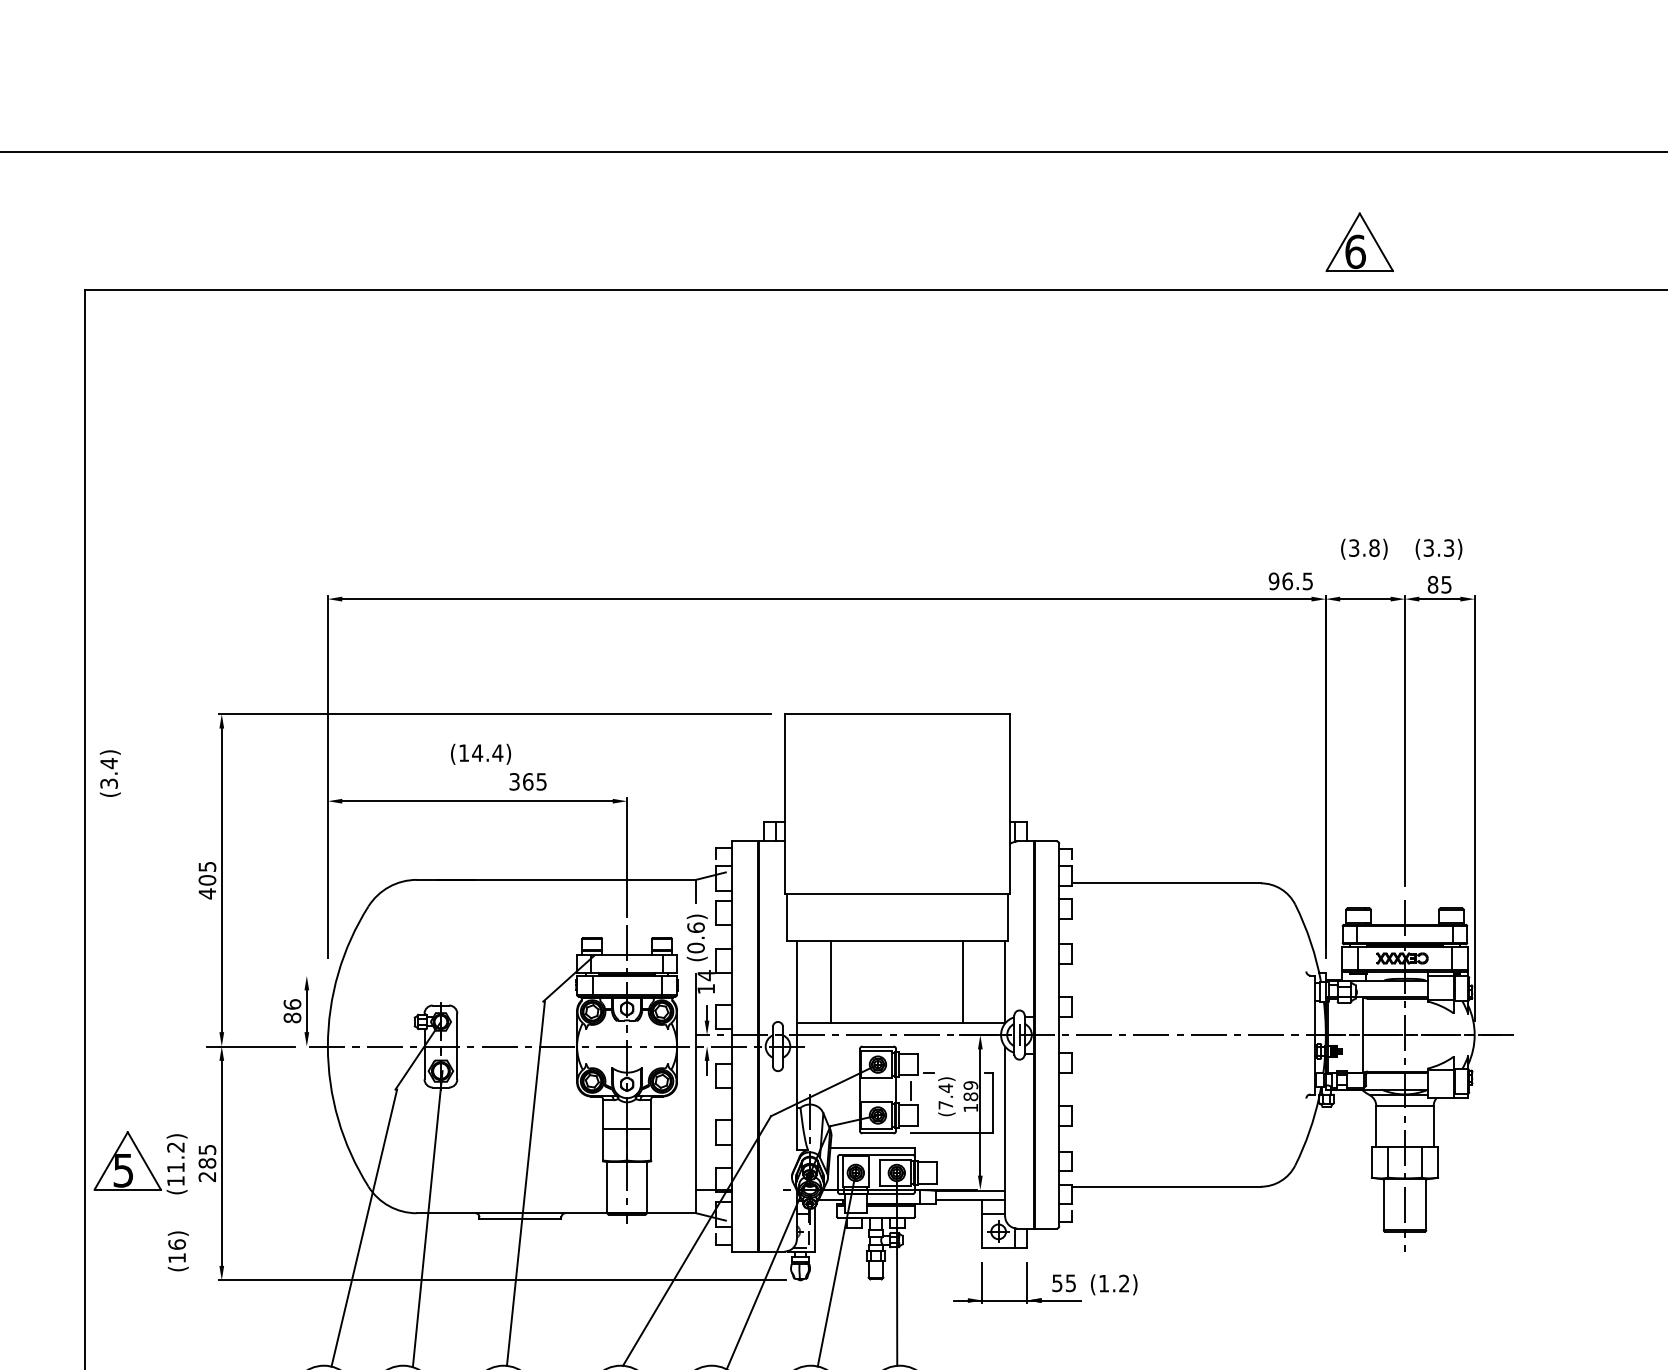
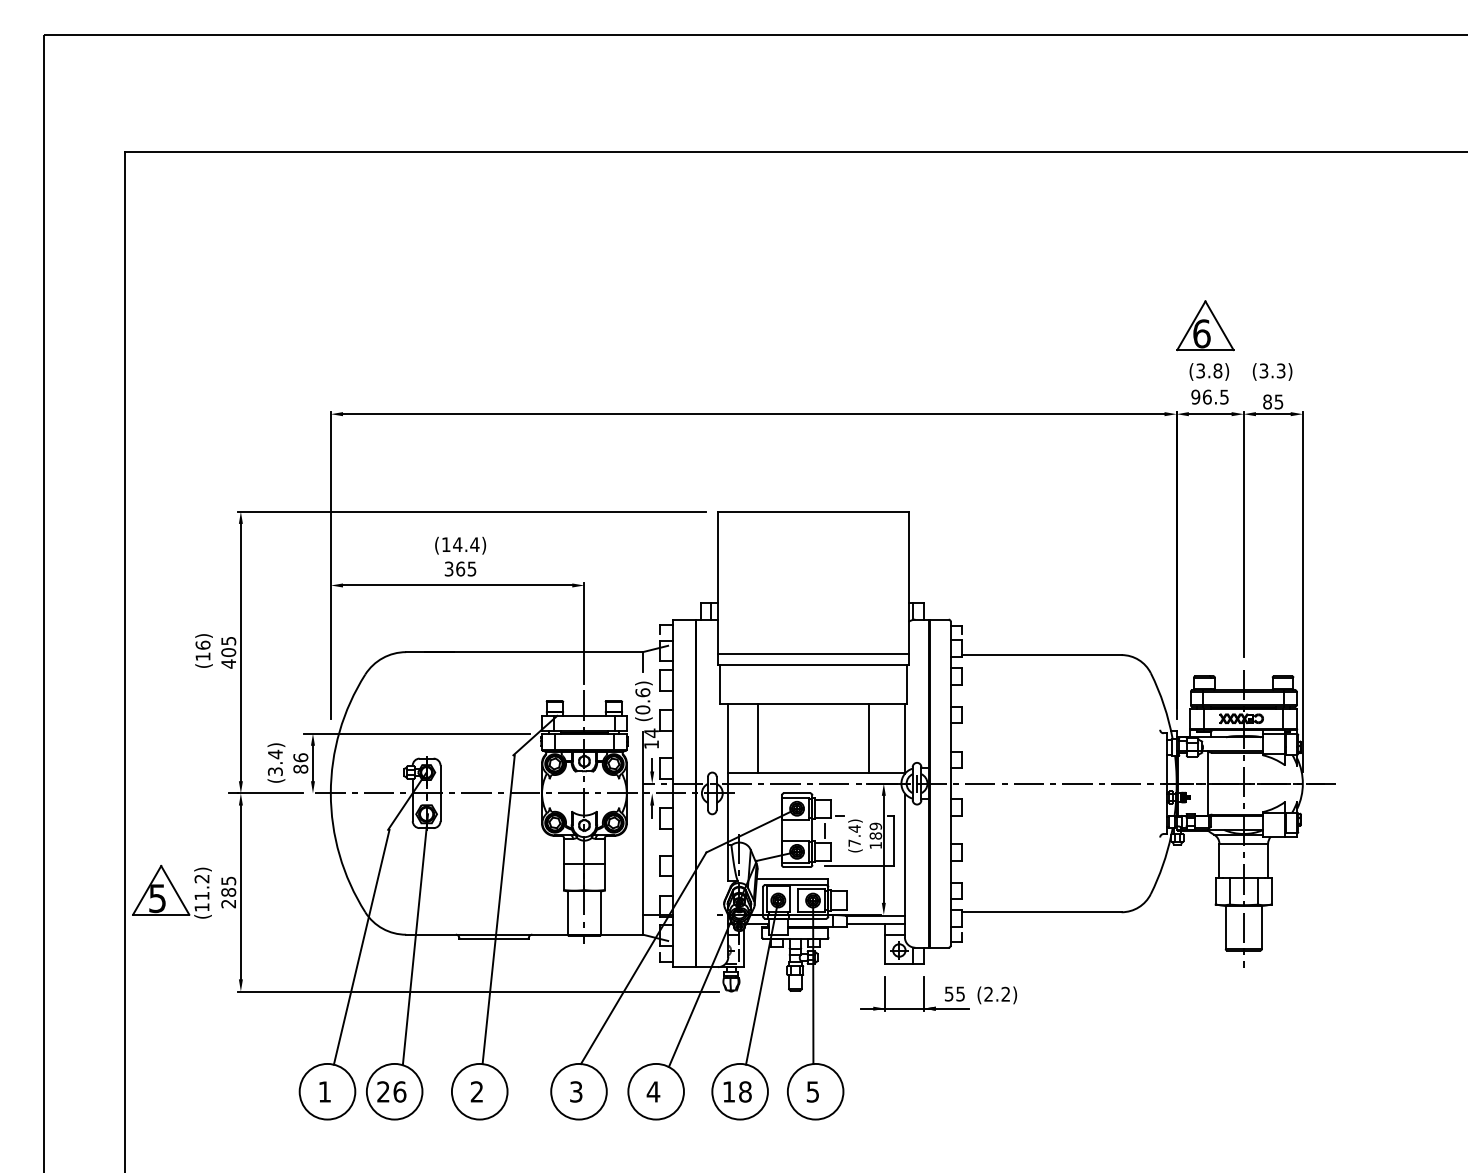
part: (1359, 242) -> (1205, 325), moved
text: (1290, 580) -> (1209, 396), moved
text: (110, 772) -> (276, 762), moved
text: (528, 781) -> (460, 568), moved
line: (897, 882) -> (813, 654), added
line: (428, 975) -> (416, 733), added
text: (177, 1250) -> (203, 650), moved
text: (1103, 1282) -> (988, 993), (1.2) -> (2.2)

